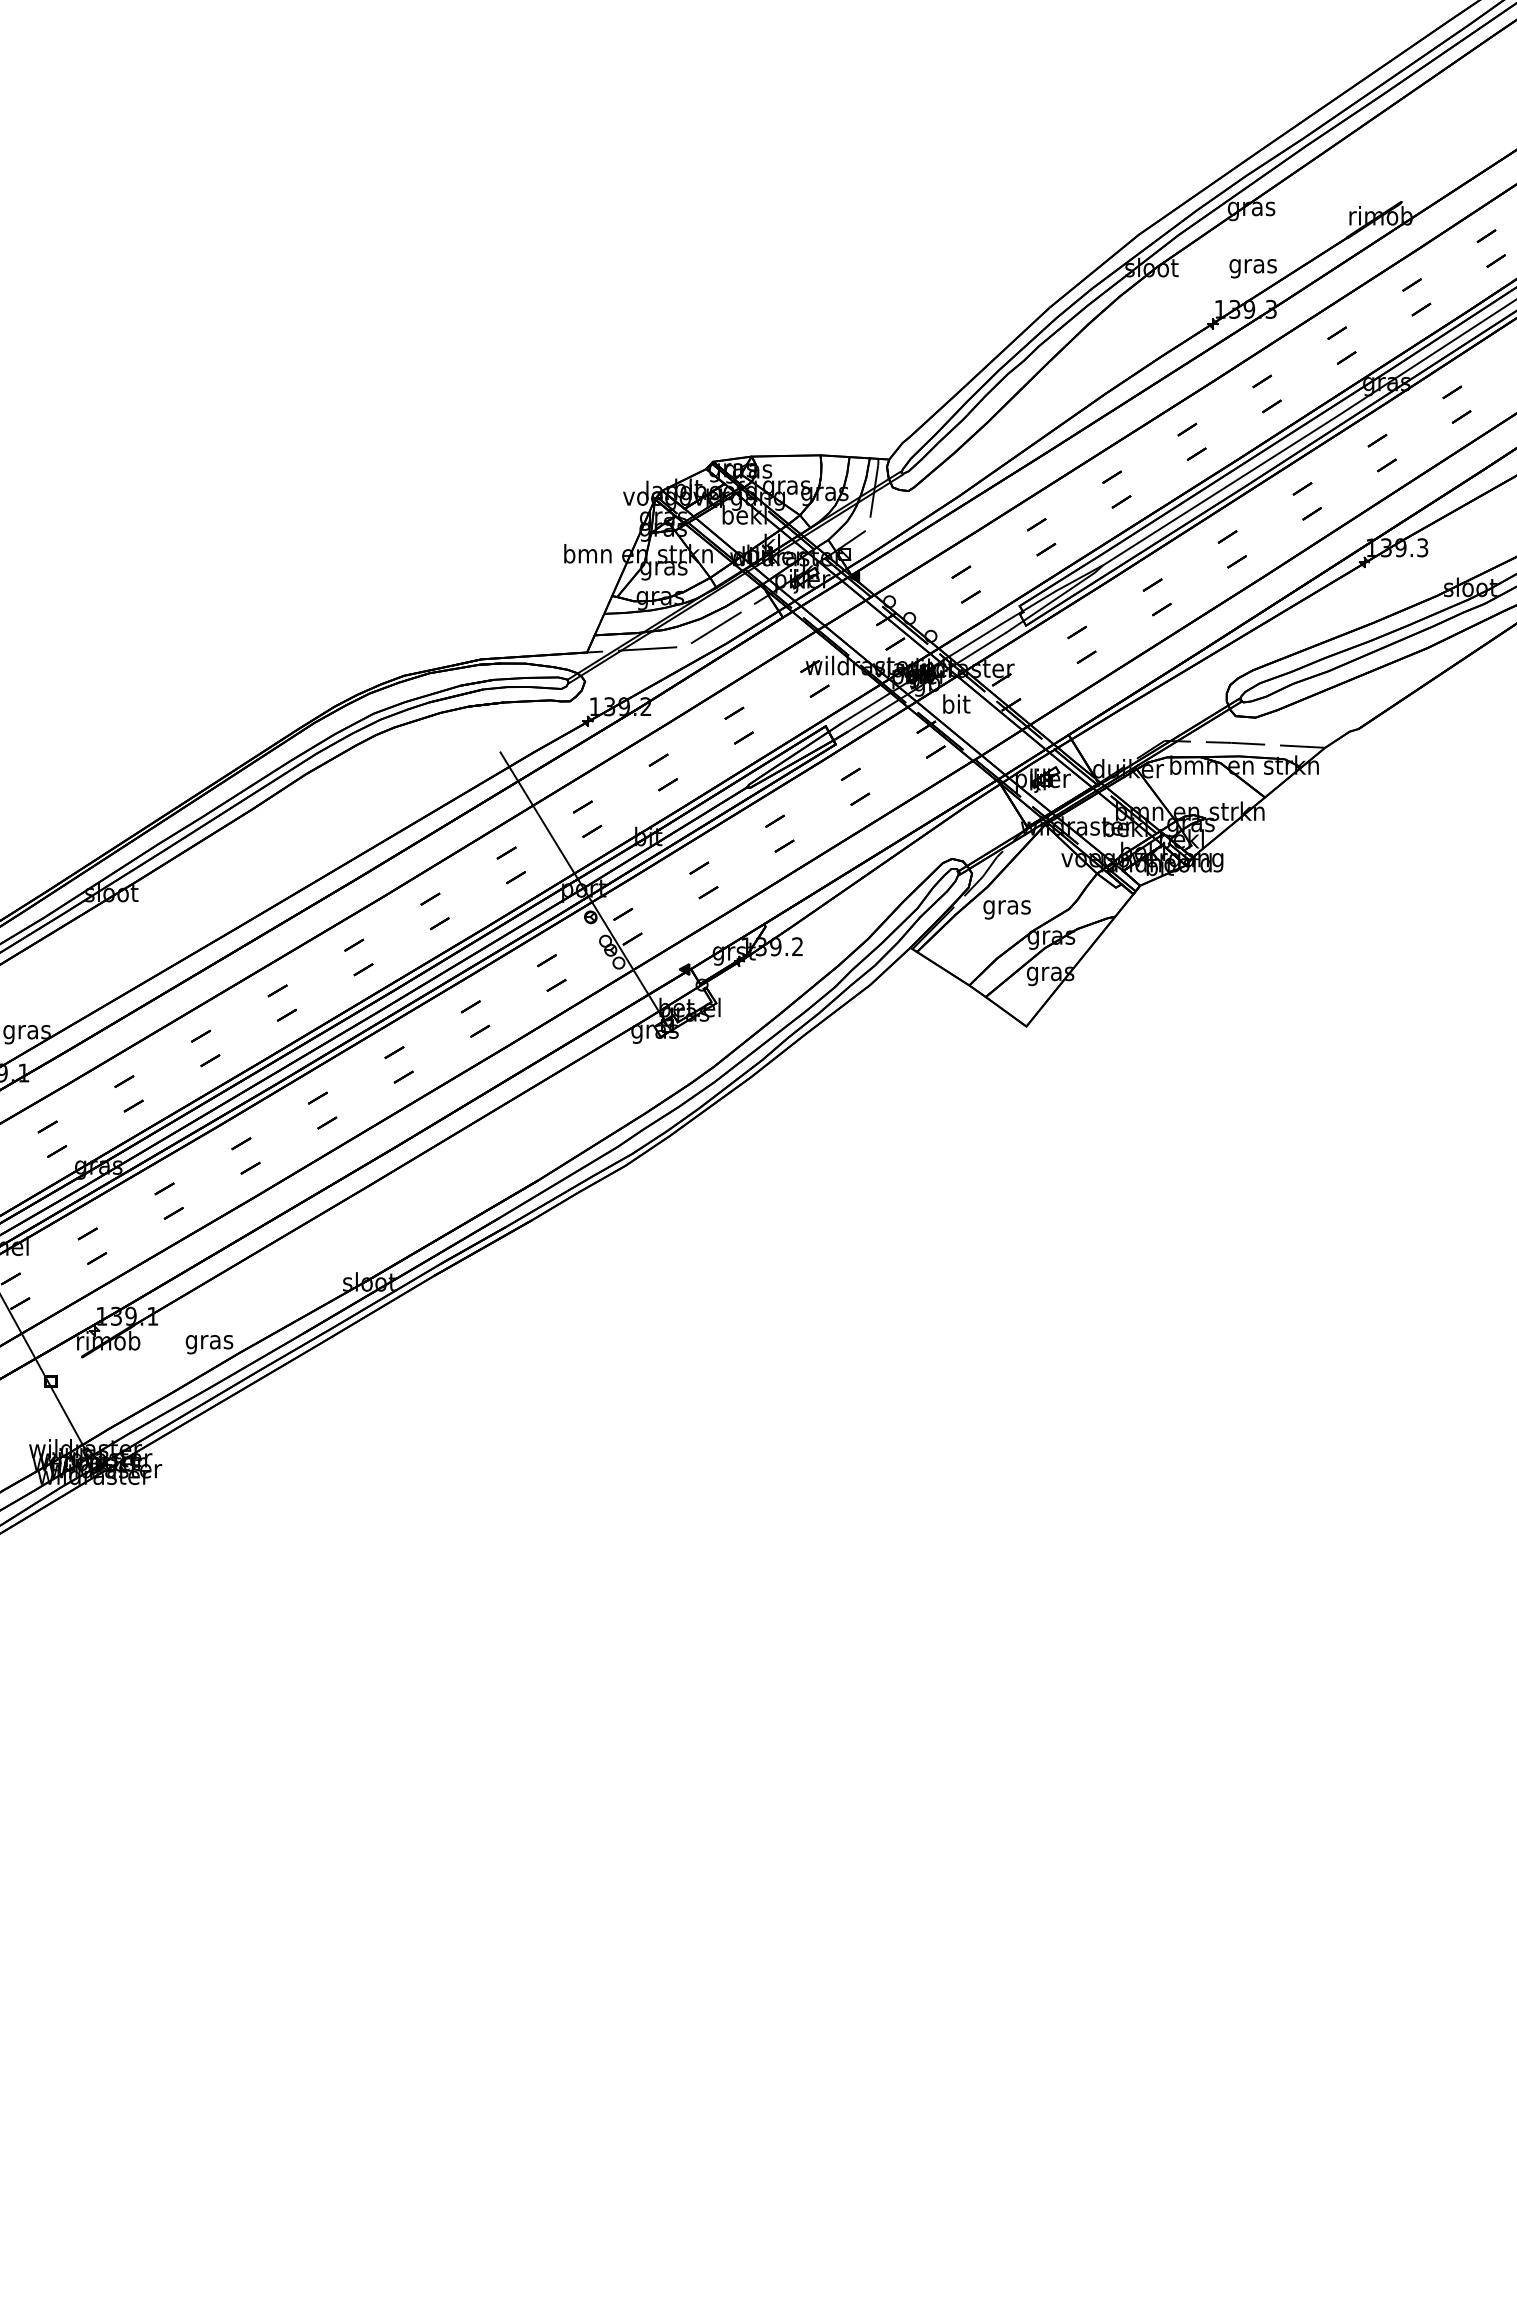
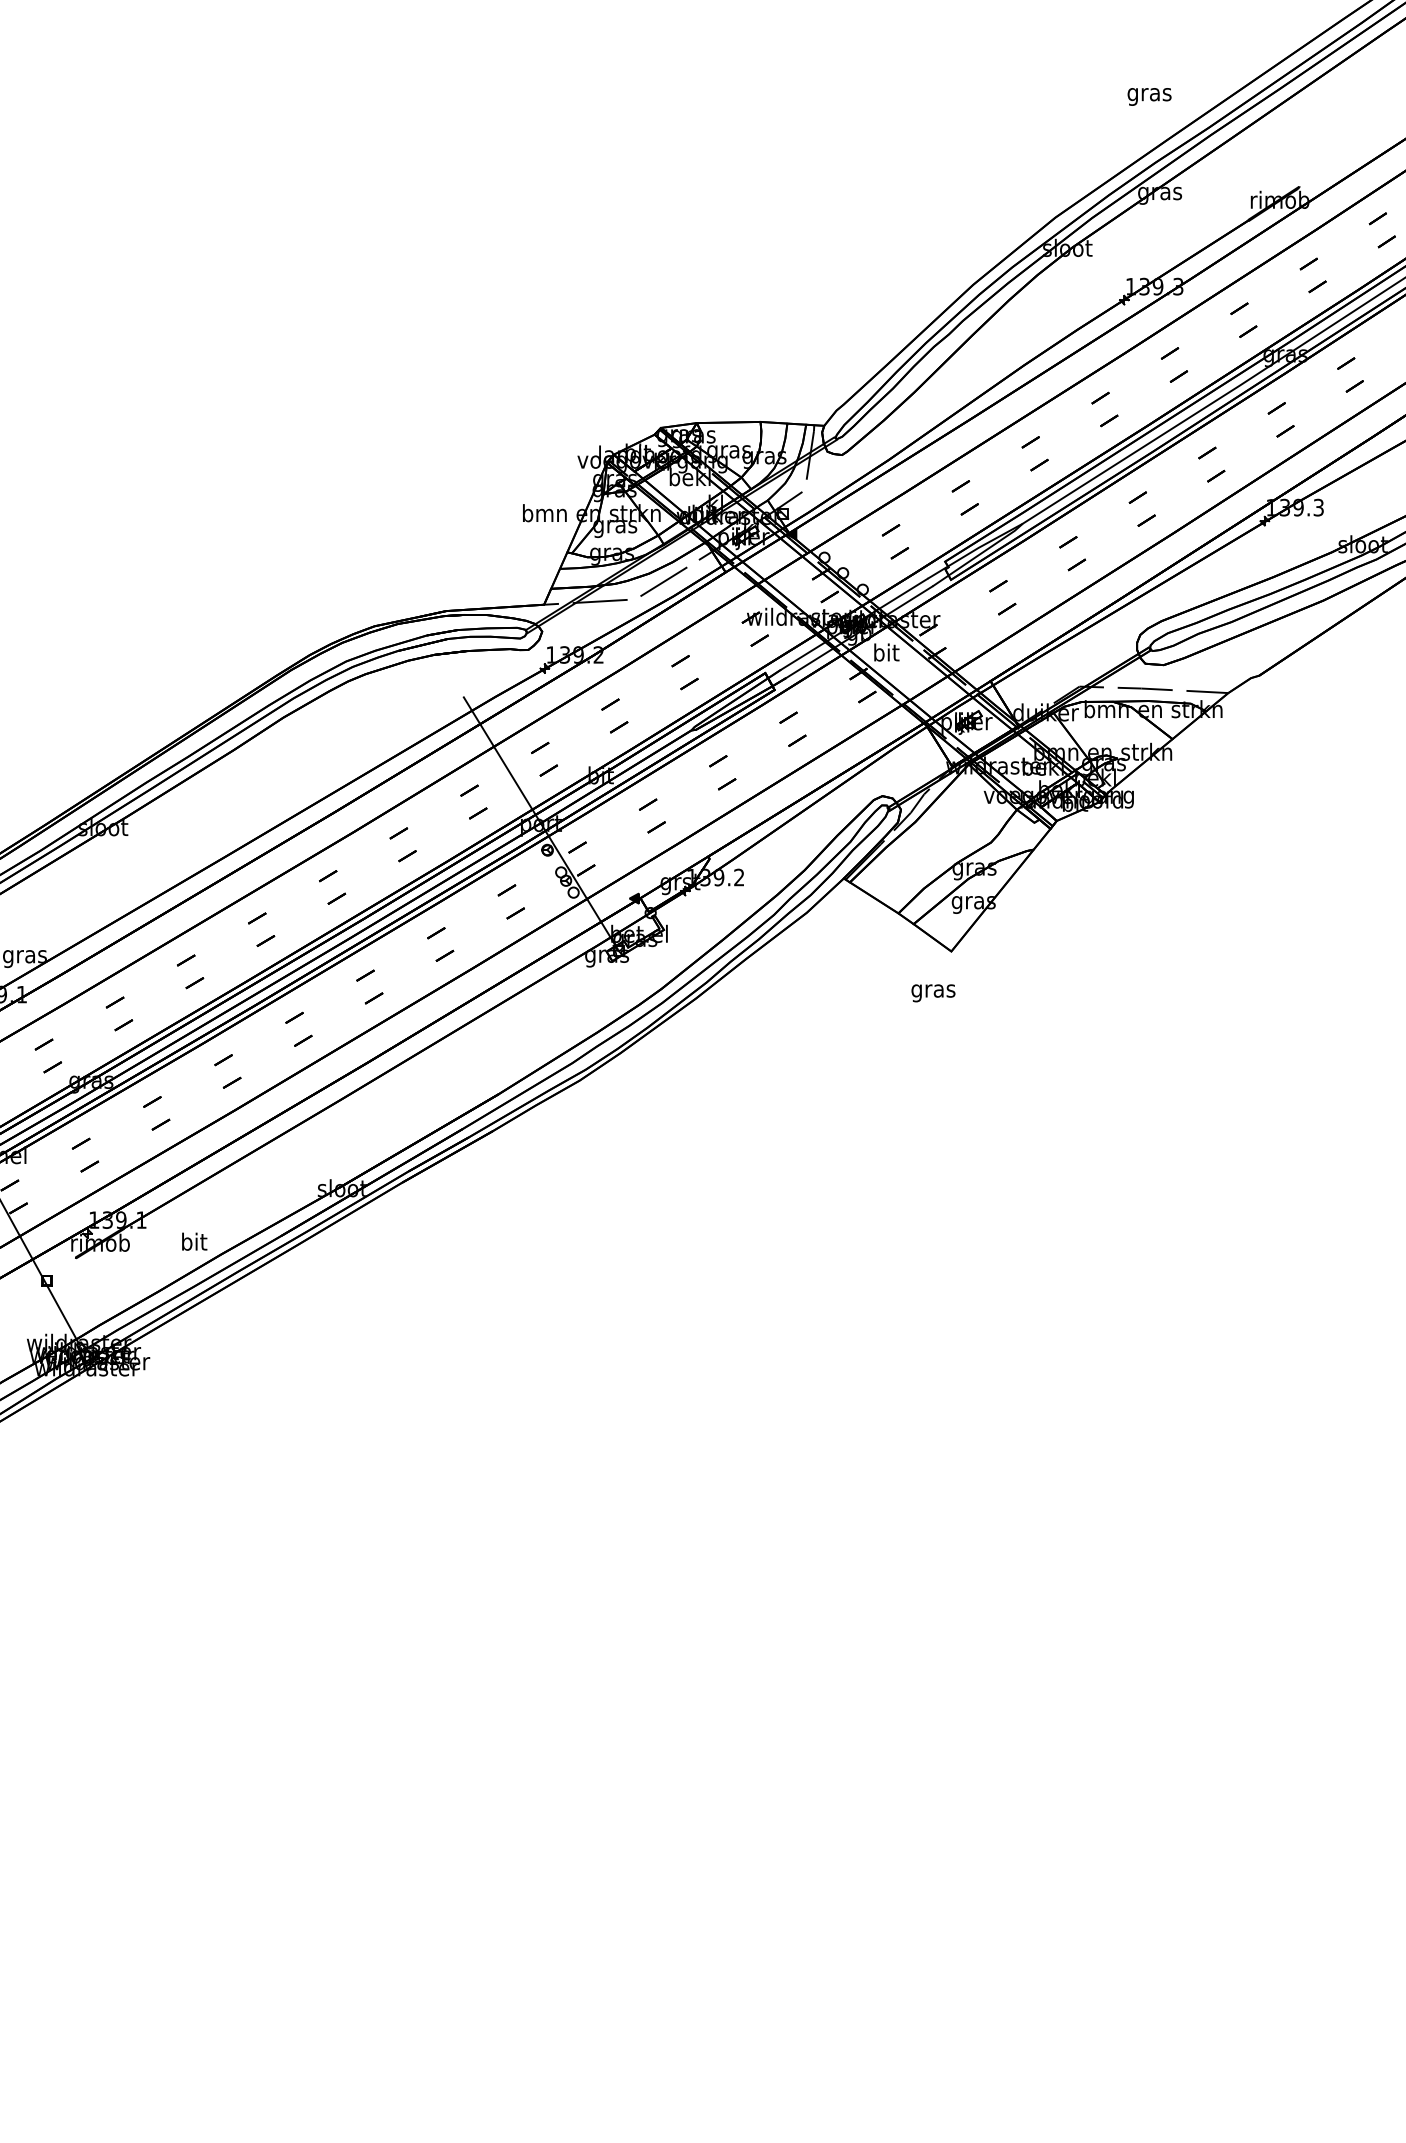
text: (1253, 268) -> (1149, 96), moved
text: (1007, 910) -> (933, 993), moved
text: (208, 1341) -> (193, 1243), gras -> bit

